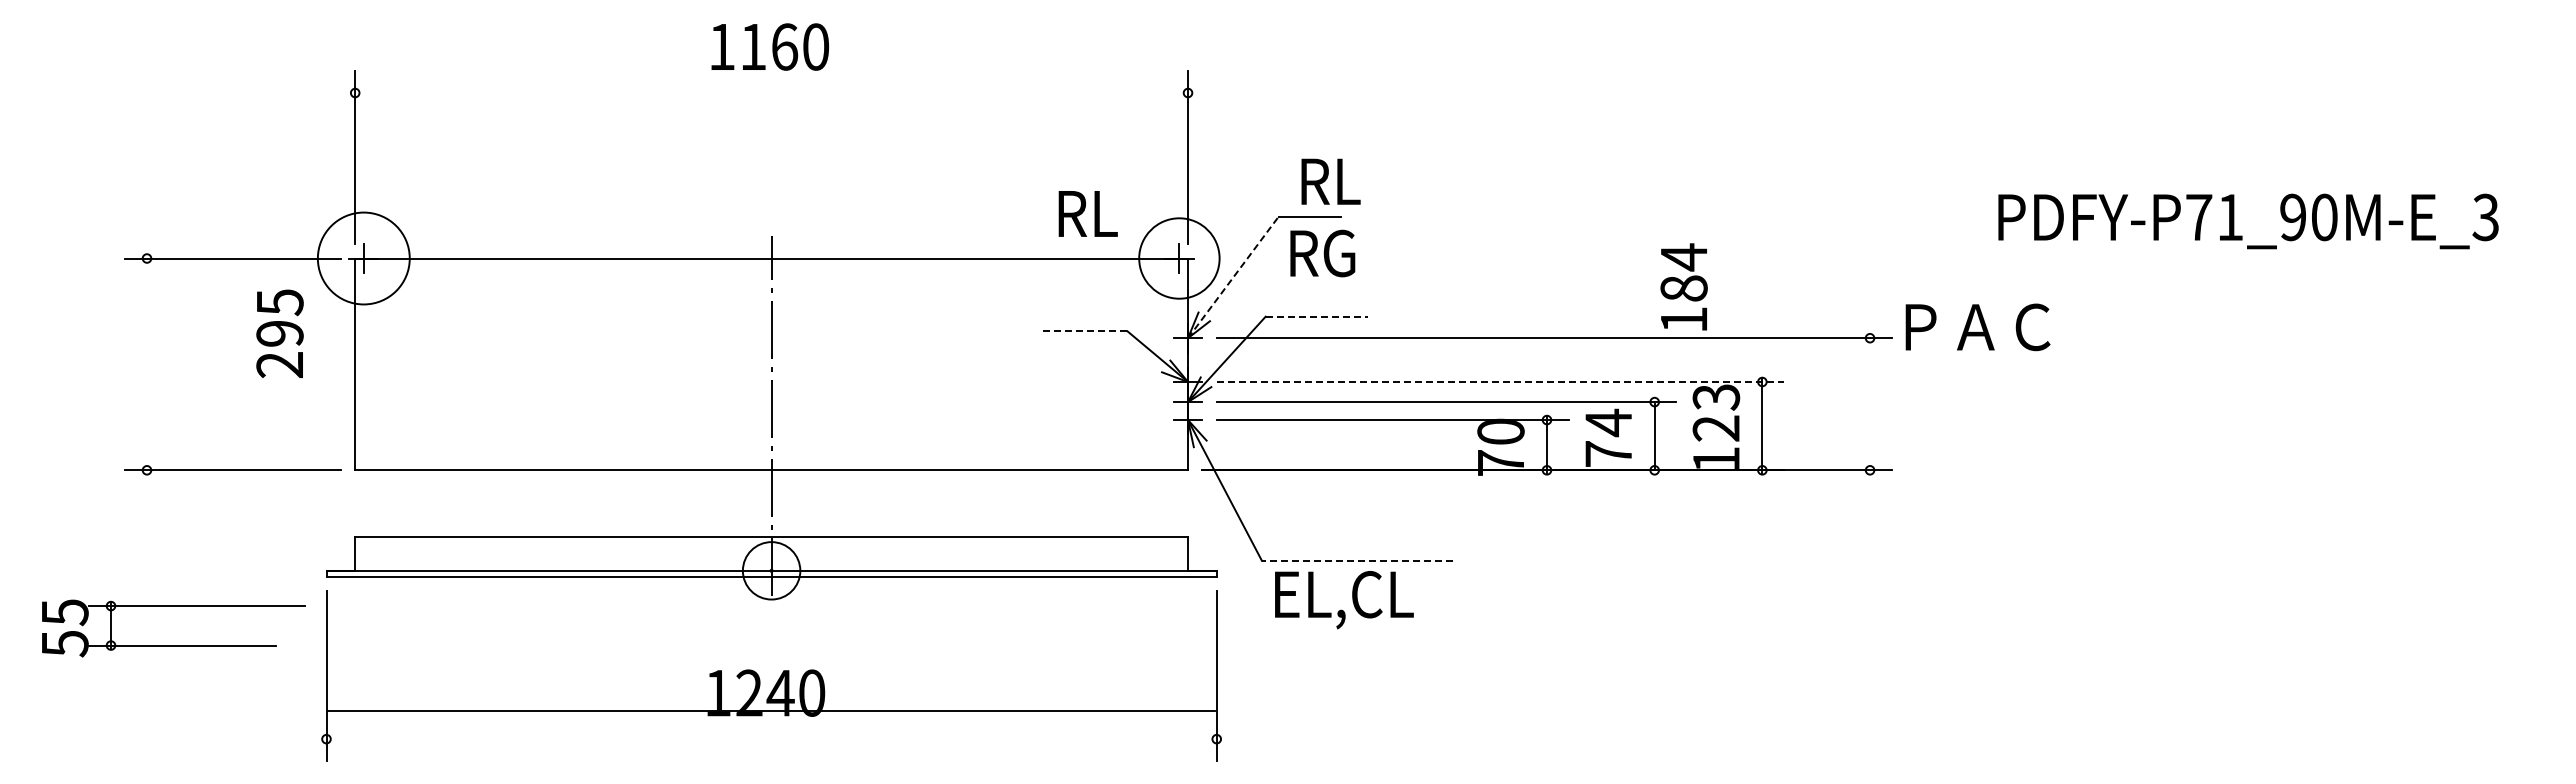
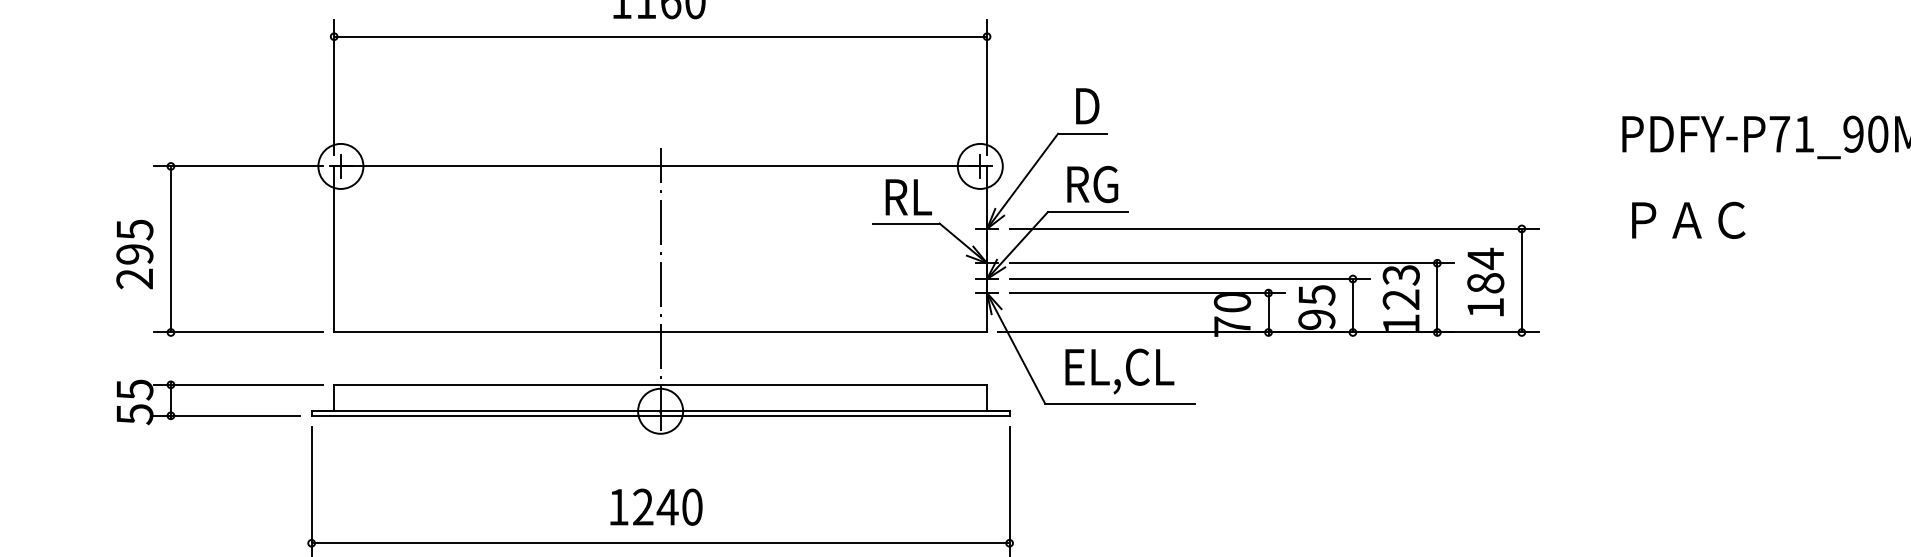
line: (771, 93) -> (660, 37), added
text: (1333, 181) -> (1101, 106), RL -> D
text: (1087, 213) -> (908, 197), moved
text: (1322, 253) -> (1092, 184), moved
circle: (363, 258) -> (340, 166), size x0.62
circle: (1179, 258) -> (980, 166), size x0.71
line: (1233, 277) -> (1022, 181), dashed -> solid
text: (1683, 286) -> (1485, 281), moved
line: (1317, 316) -> (1088, 211), dashed -> solid
text: (1977, 327) -> (1688, 220), moved
line: (1084, 331) -> (905, 223), dashed -> solid
text: (279, 333) -> (134, 254), moved
line: (147, 363) -> (171, 248), added
line: (1500, 382) -> (1232, 263), dashed -> solid
line: (1870, 403) -> (1522, 280), added
text: (1608, 437) -> (1316, 306), 74 -> 95
line: (1357, 560) -> (1119, 403), dashed -> solid
text: (1344, 600) -> (1119, 371), moved
part: (173, 645) -> (219, 415), moved
line: (771, 711) -> (660, 543), moved

